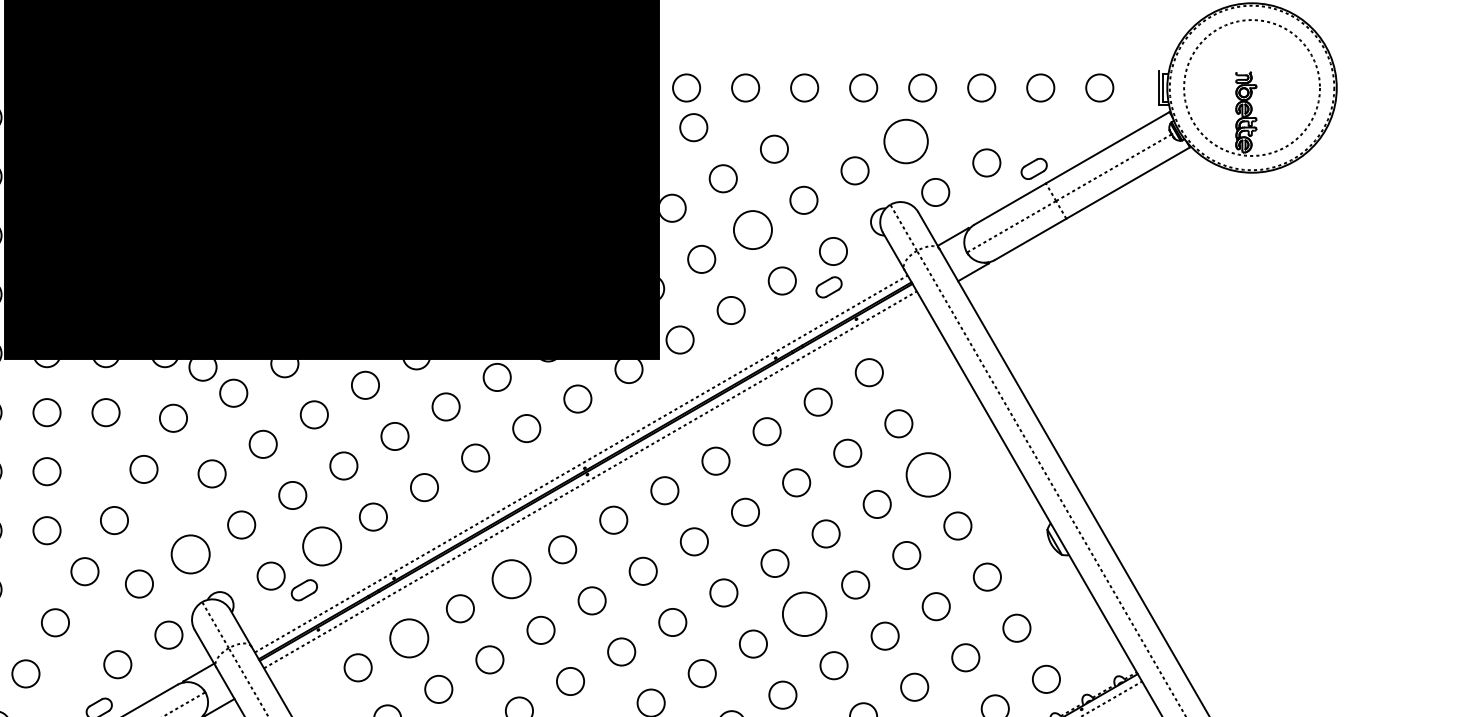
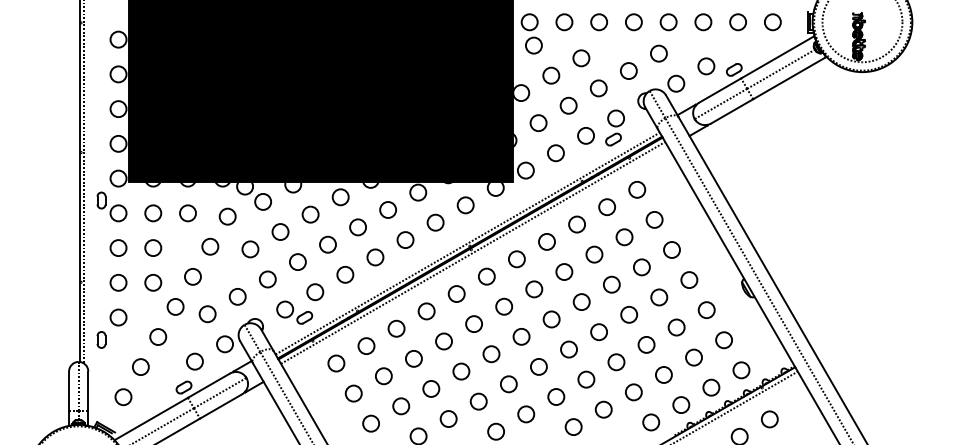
circle: (905, 141) -> (658, 53), size x0.62
circle: (752, 229) -> (568, 105), size x0.71
circle: (927, 474) -> (671, 249), size x0.62
circle: (322, 547) -> (315, 292), size x0.71
circle: (190, 553) -> (237, 296), size x0.71
circle: (511, 579) -> (426, 311), size x0.71
circle: (803, 615) -> (598, 332), size x0.62
circle: (409, 637) -> (366, 345), size x0.71

